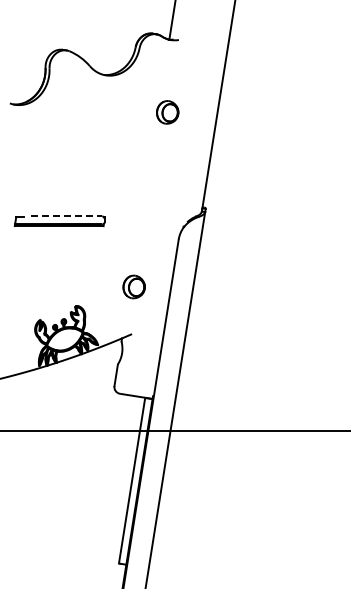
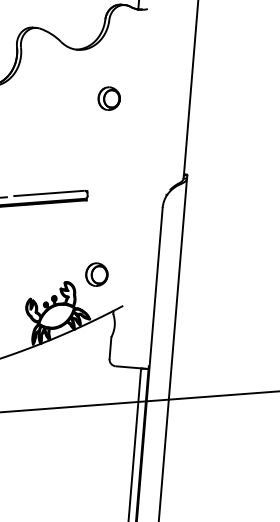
part: (167, 112) -> (109, 98), moved
line: (66, 216) -> (49, 193), dashed -> solid
part: (133, 286) -> (96, 274), moved

